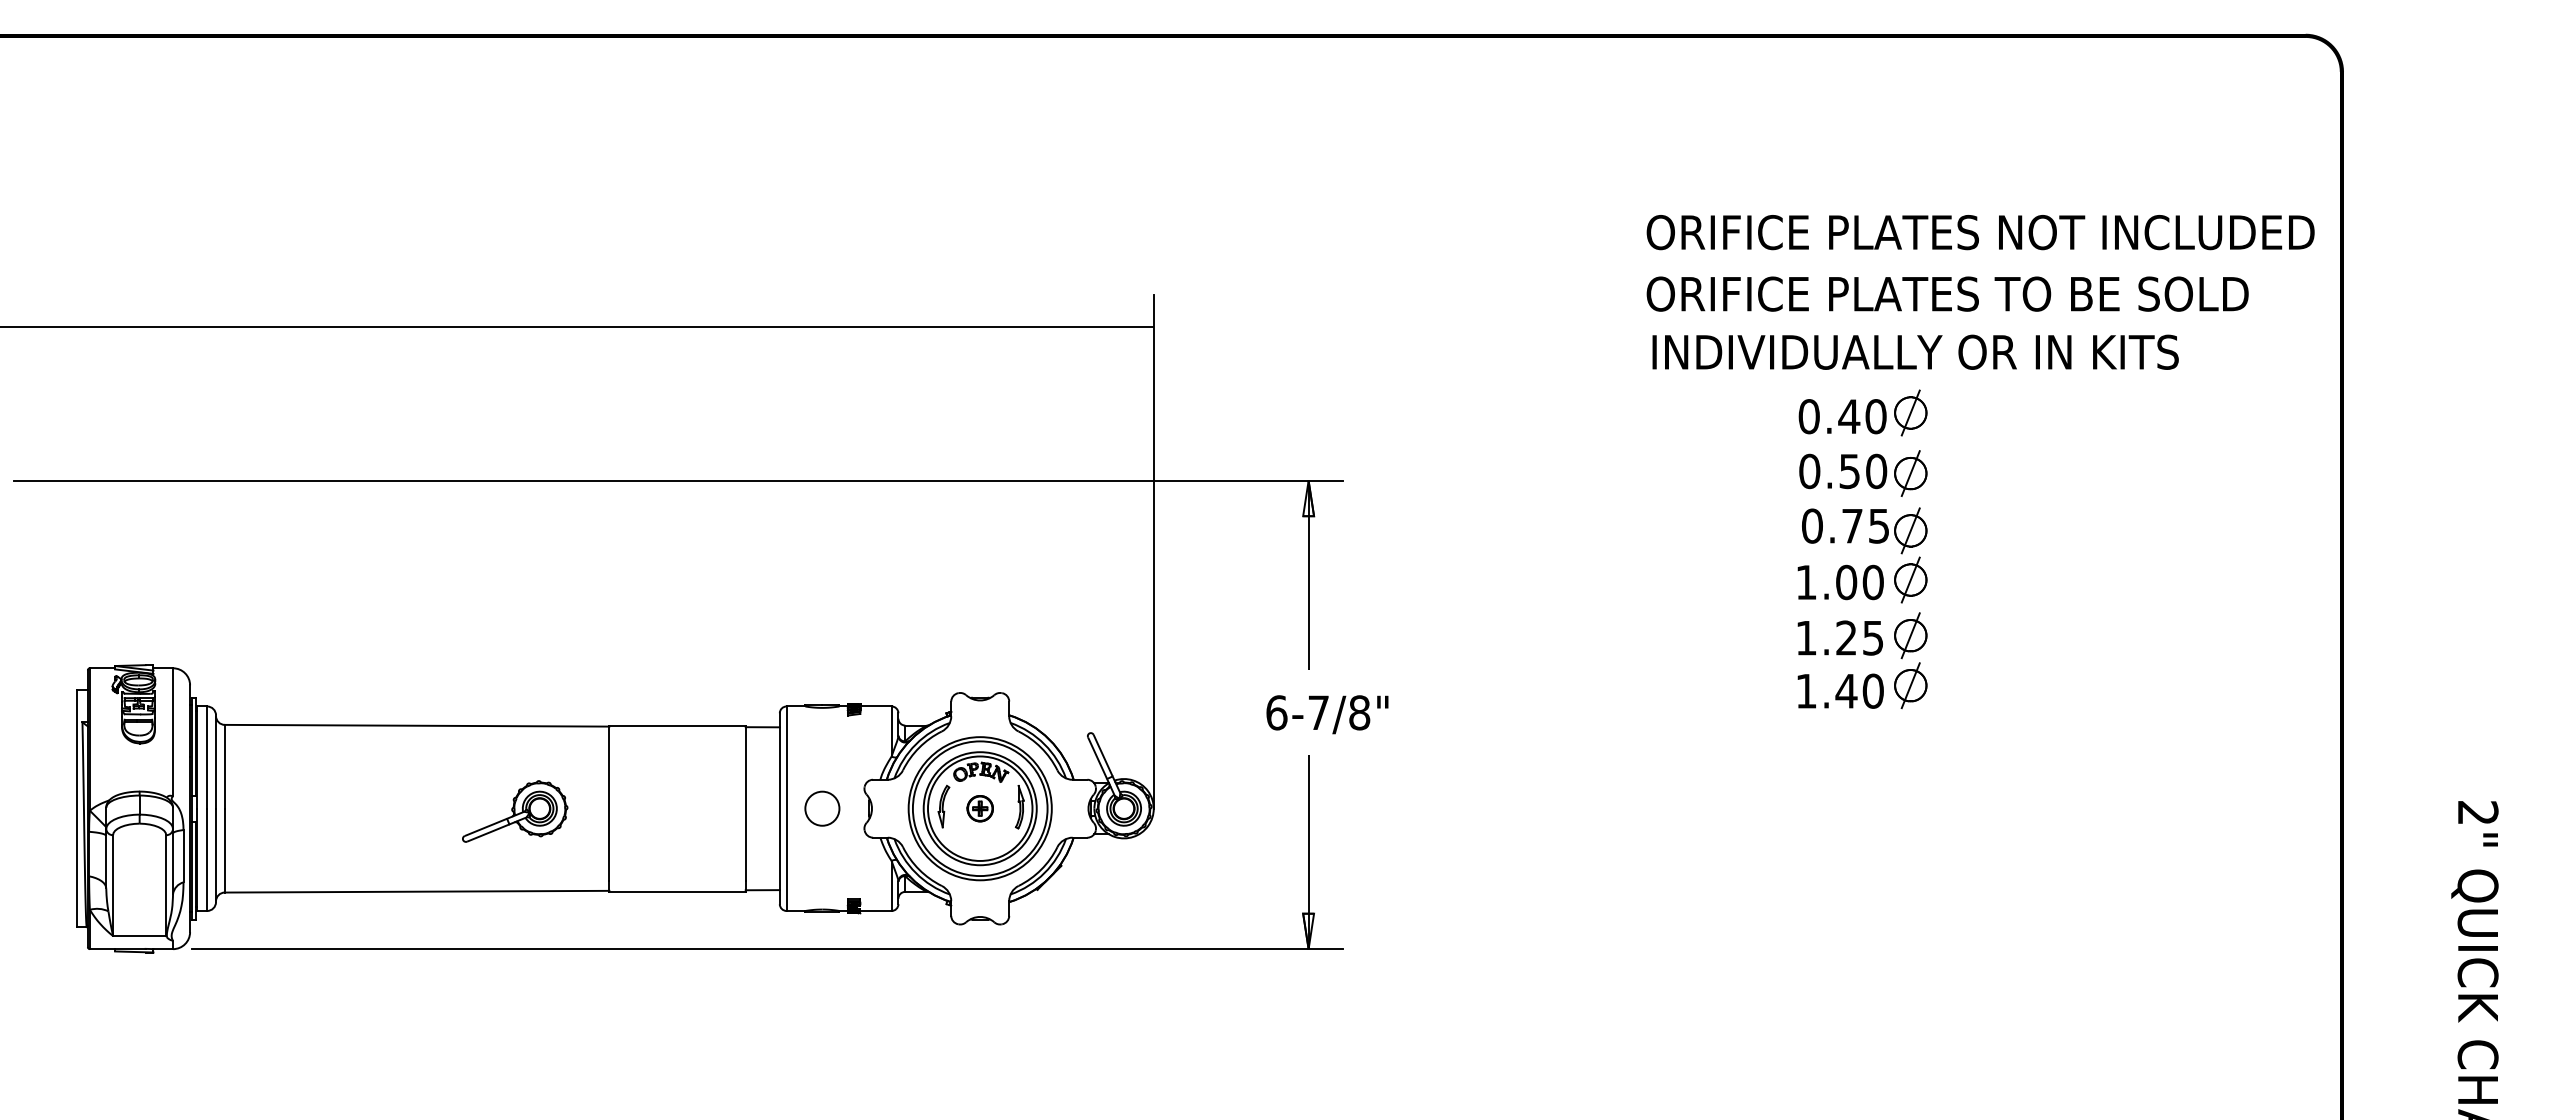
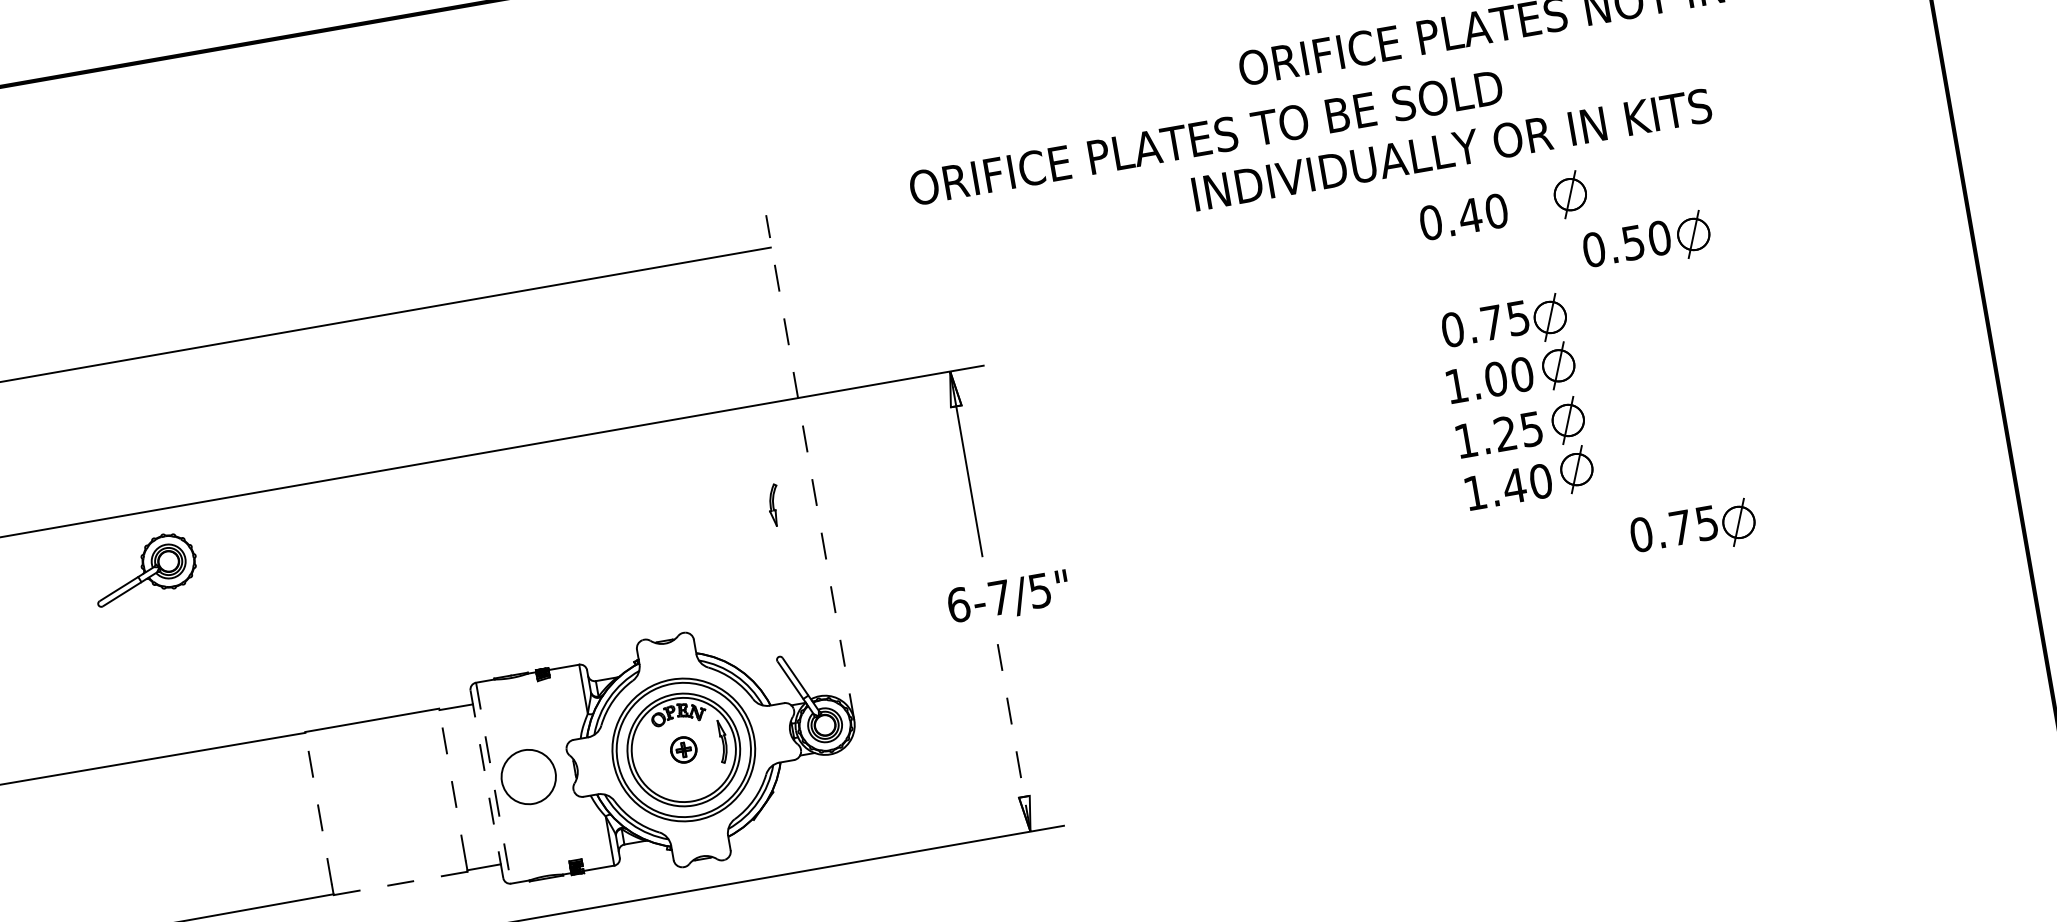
text: (1947, 293) -> (1205, 137), moved
text: (1915, 351) -> (1451, 149), moved
part: (1910, 412) -> (1570, 194), moved
part: (1863, 473) -> (1647, 242), moved
line: (1153, 551) -> (809, 467), solid -> dashed
text: (1359, 712) -> (1039, 590), 6-7/8" -> 6-7/5"
part: (2021, 760) -> (1698, 524), added
line: (609, 803) -> (318, 808), solid -> dashed
line: (745, 803) -> (452, 785), solid -> dashed
part: (943, 806) -> (773, 505), moved
line: (779, 808) -> (486, 784), solid -> dashed
circle: (822, 808) -> (528, 776), size x1.6
line: (786, 809) -> (493, 783), solid -> dashed
part: (515, 811) -> (145, 568), moved
line: (1308, 851) -> (1013, 735), solid -> dashed
line: (678, 891) -> (401, 883), solid -> dashed

